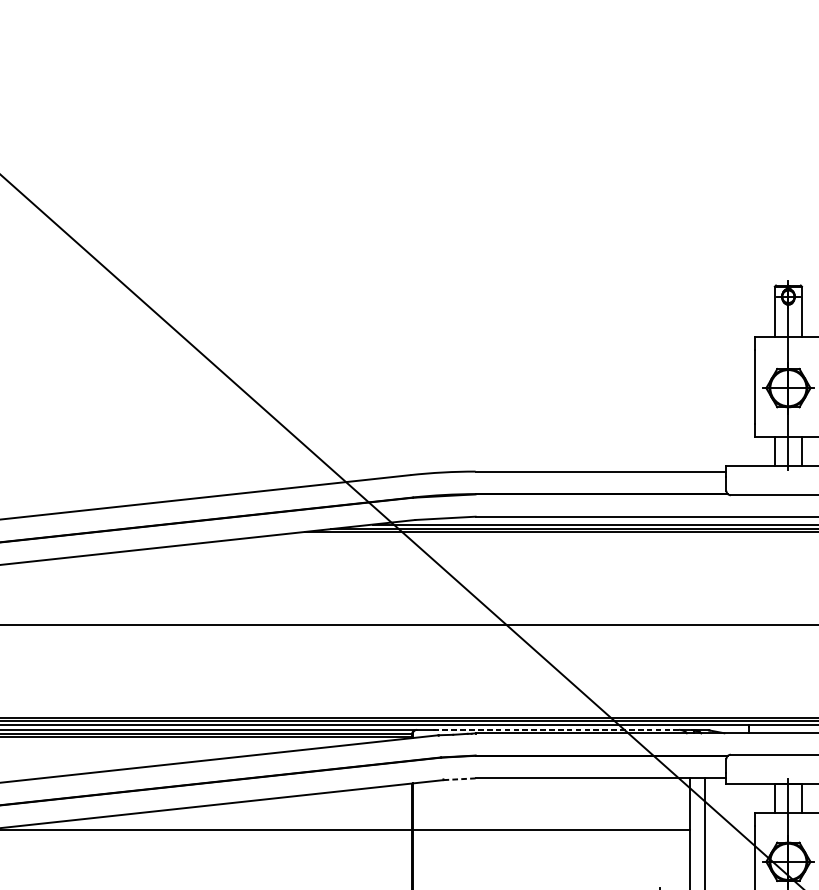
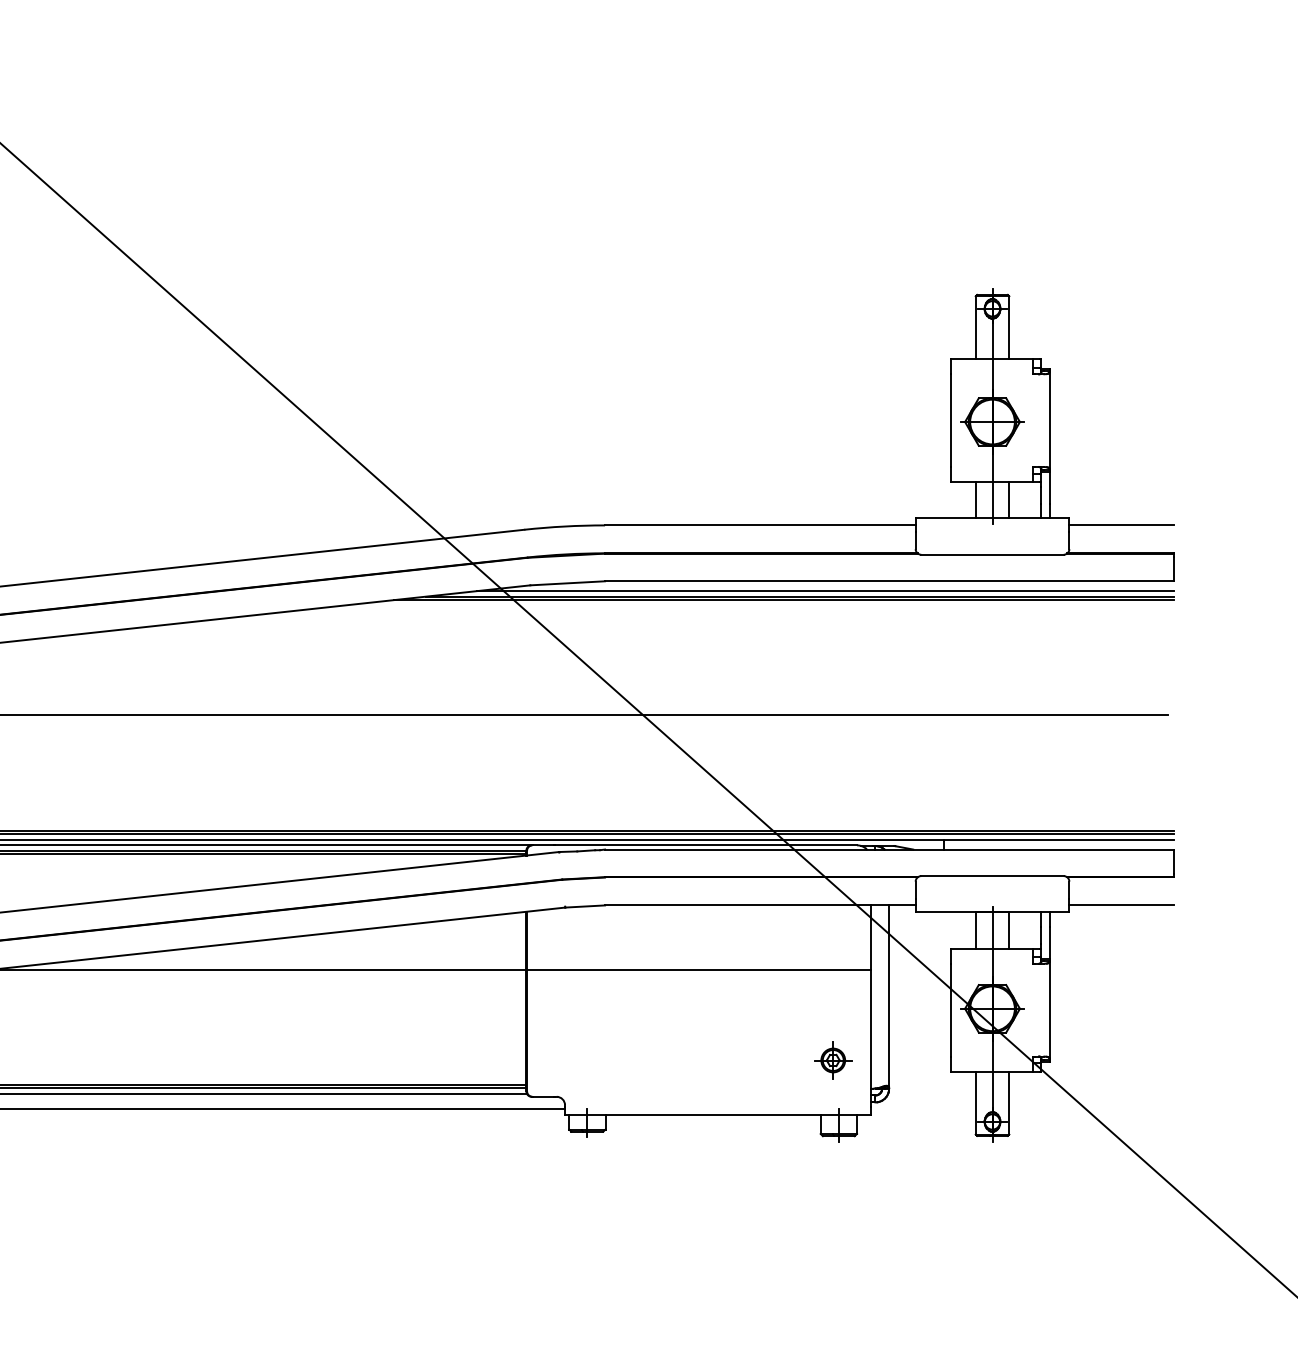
line: (556, 730) -> (705, 845), dashed -> solid
line: (459, 779) -> (585, 906), dashed -> solid

